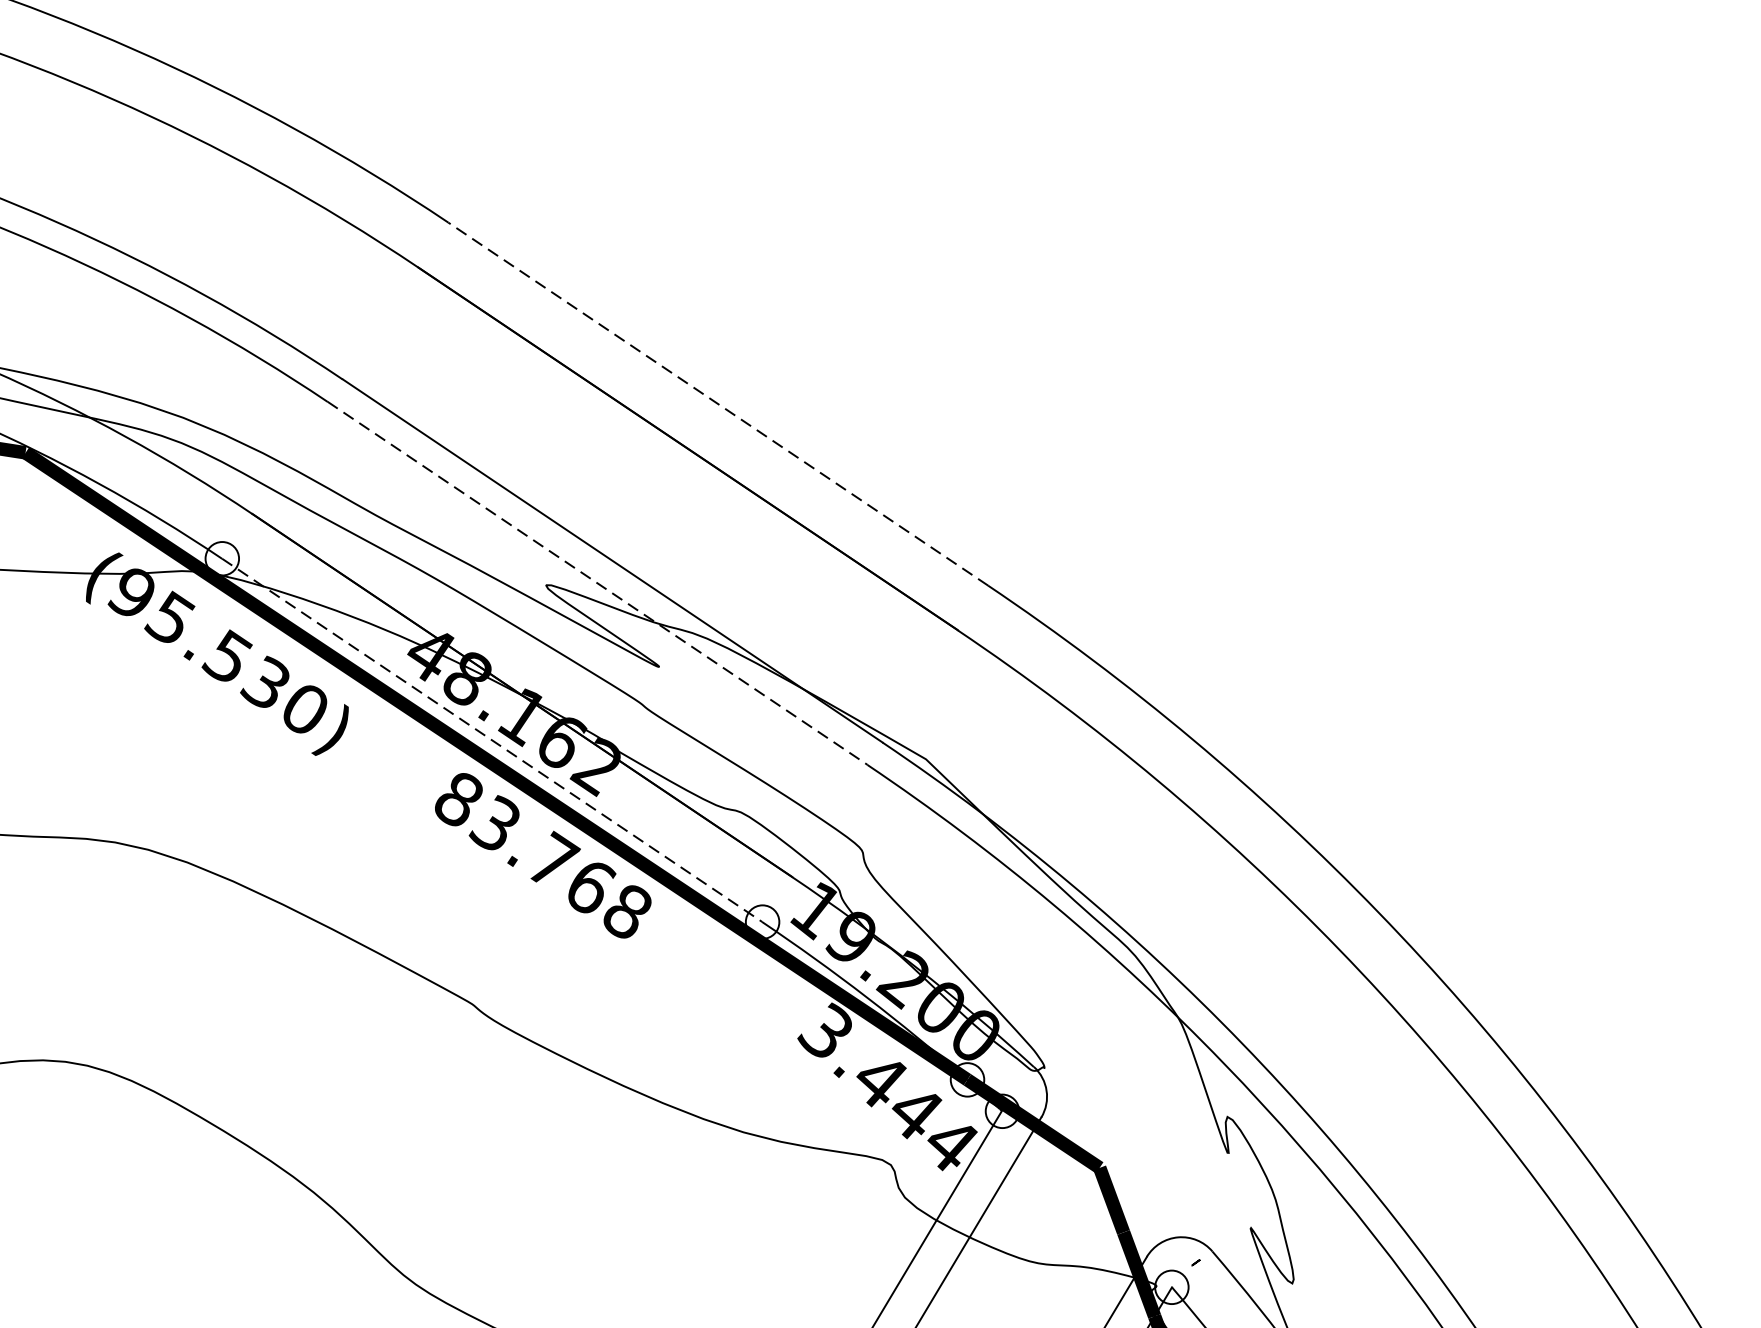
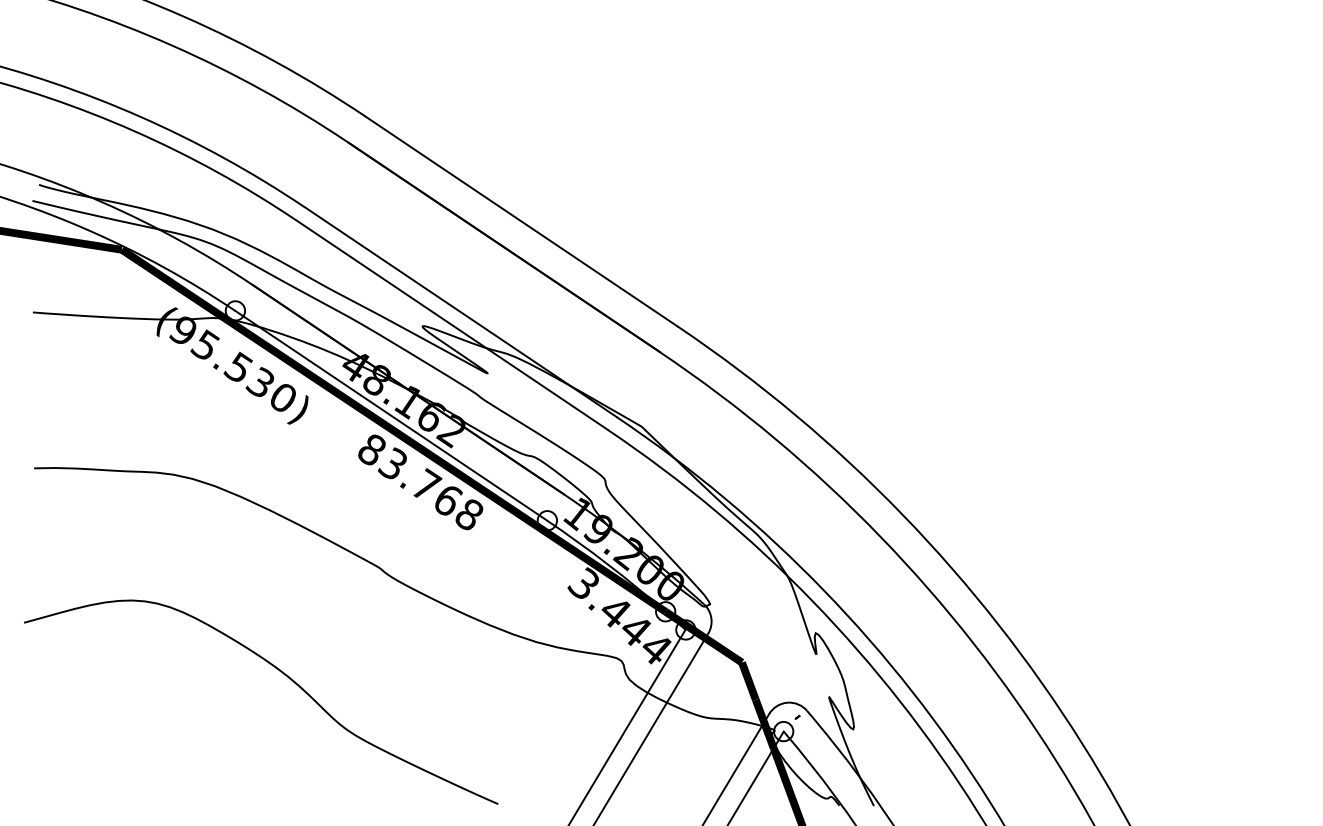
line: (717, 403) -> (521, 221), dashed -> solid
line: (598, 584) -> (452, 325), dashed -> solid
line: (492, 739) -> (391, 415), dashed -> solid

